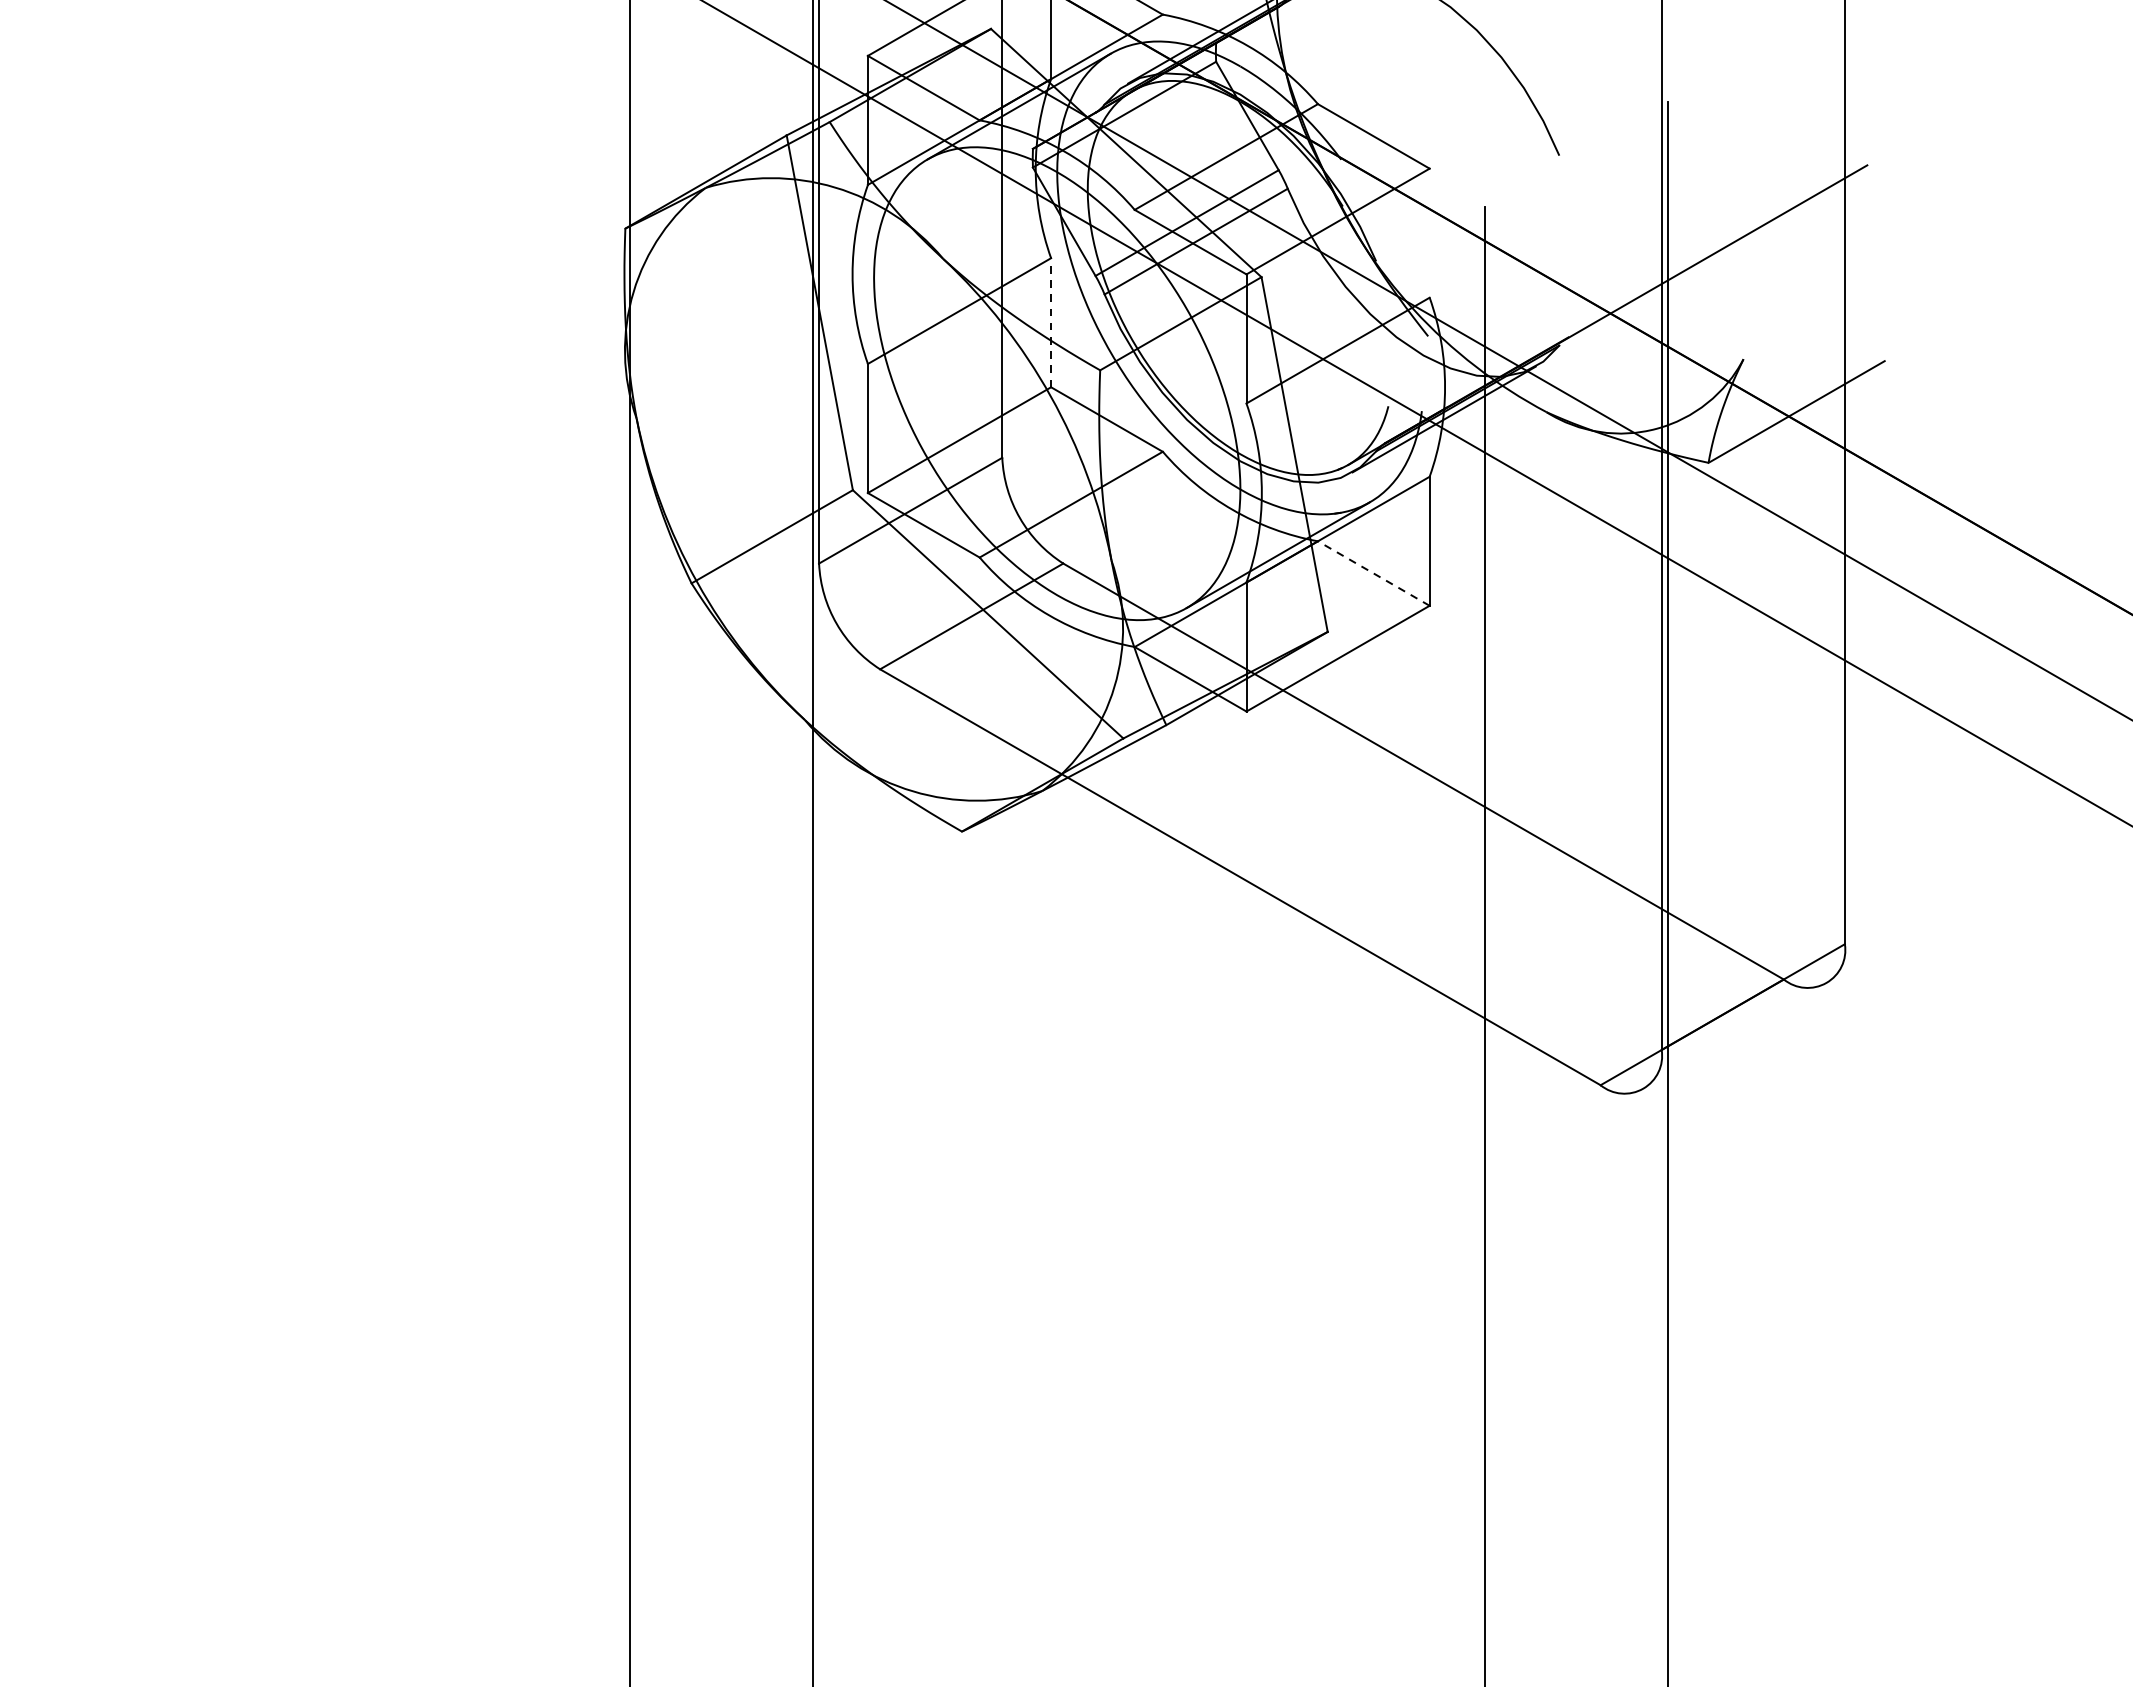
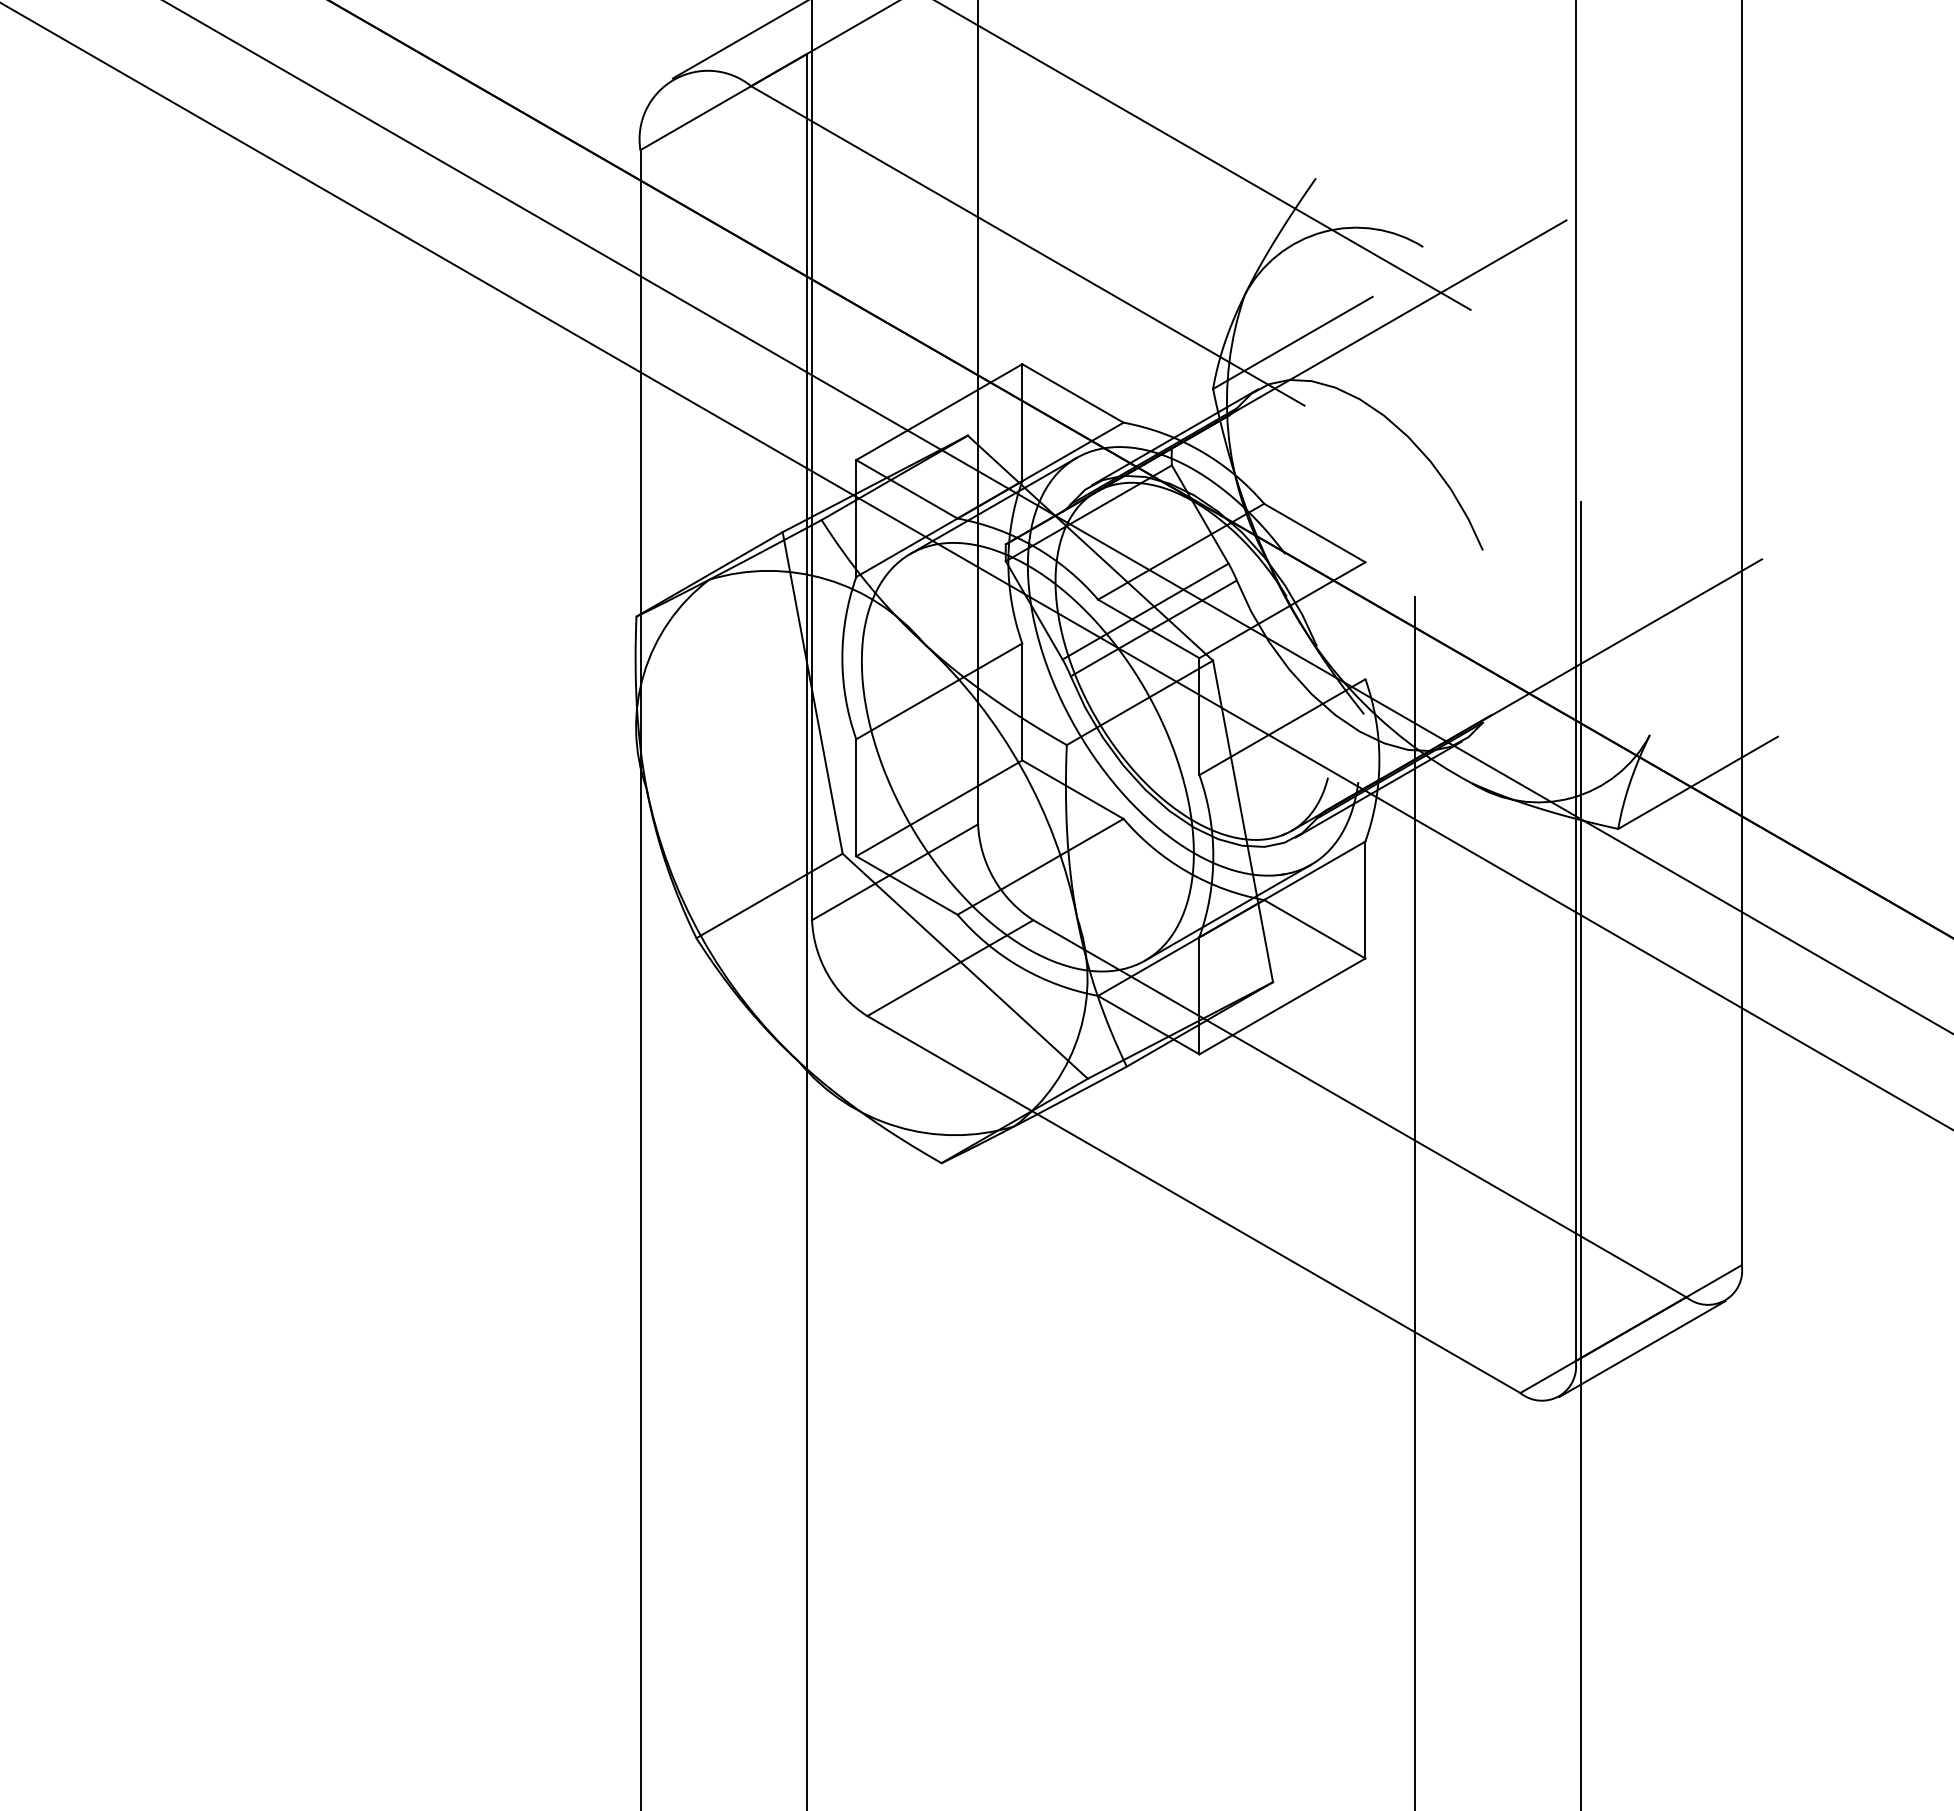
line: (1051, 322) -> (1022, 701), dashed -> solid
line: (1373, 573) -> (1314, 929), dashed -> solid
line: (1735, 1036) -> (1642, 1348), added

